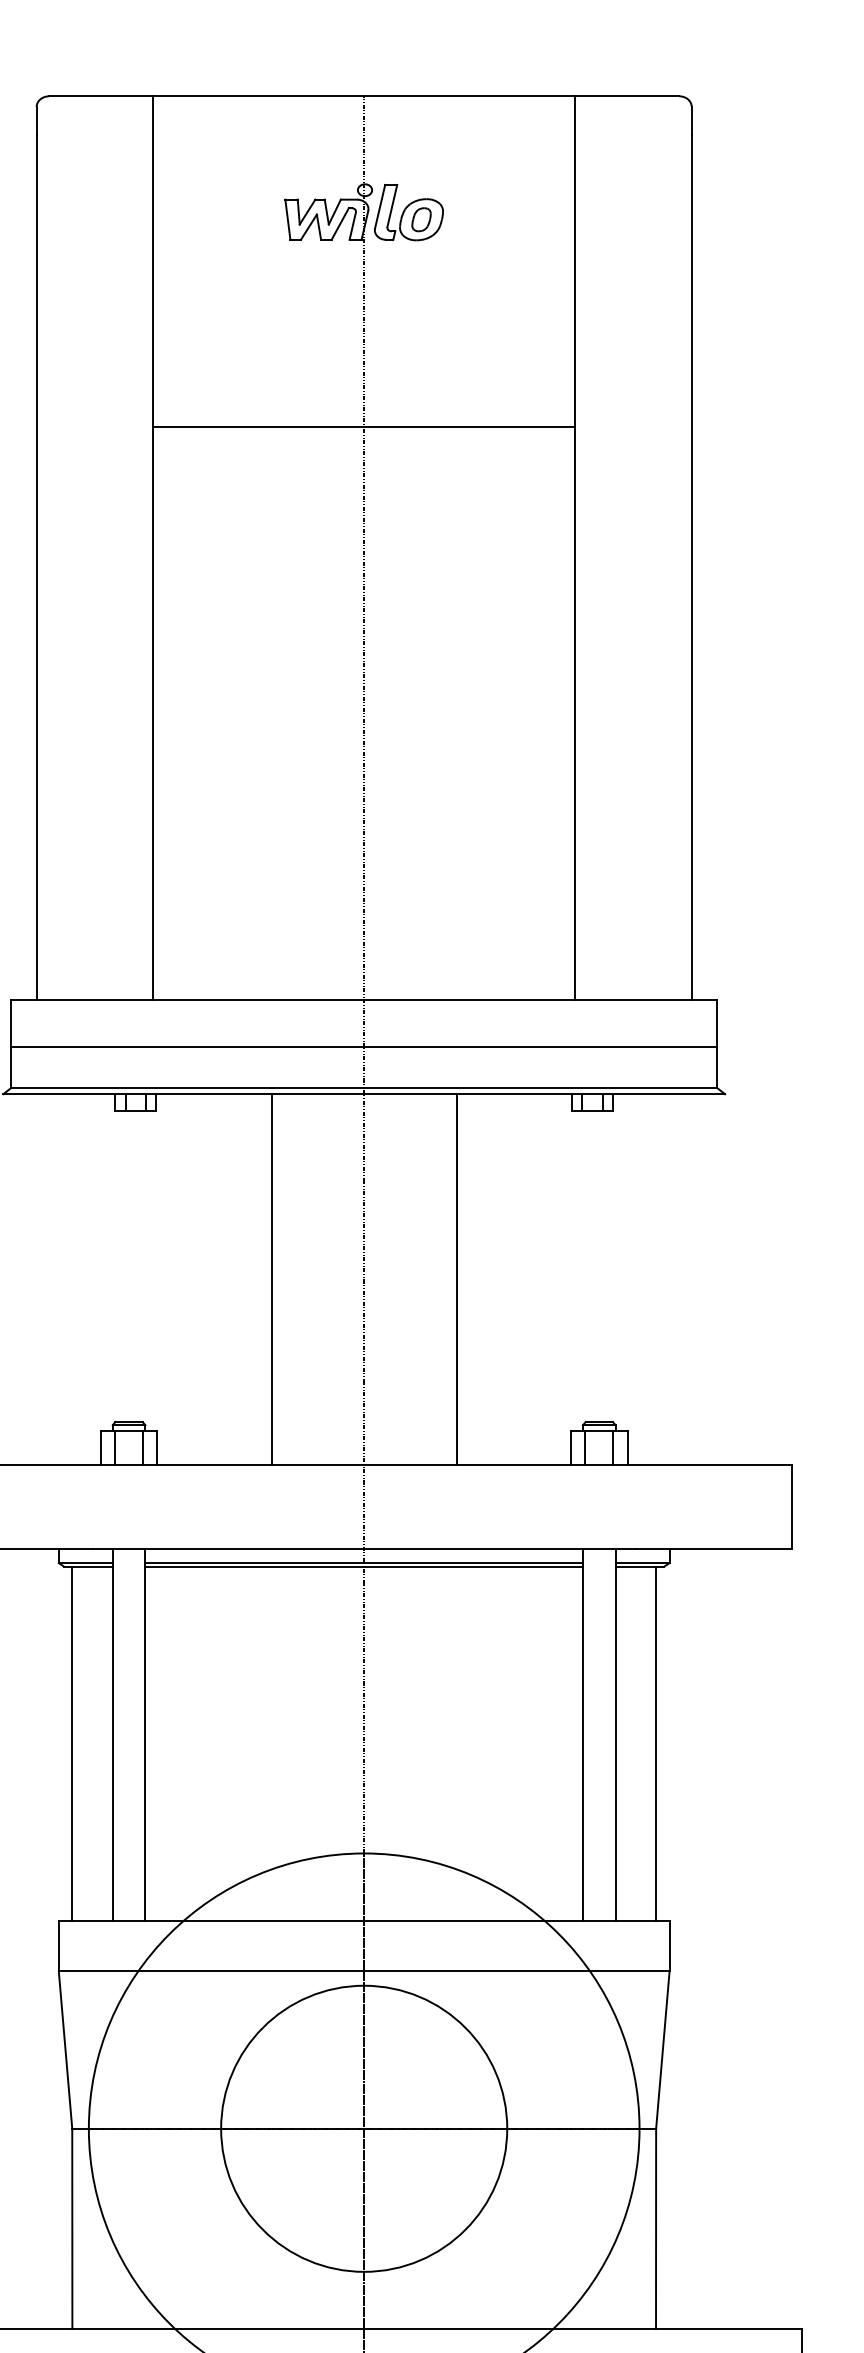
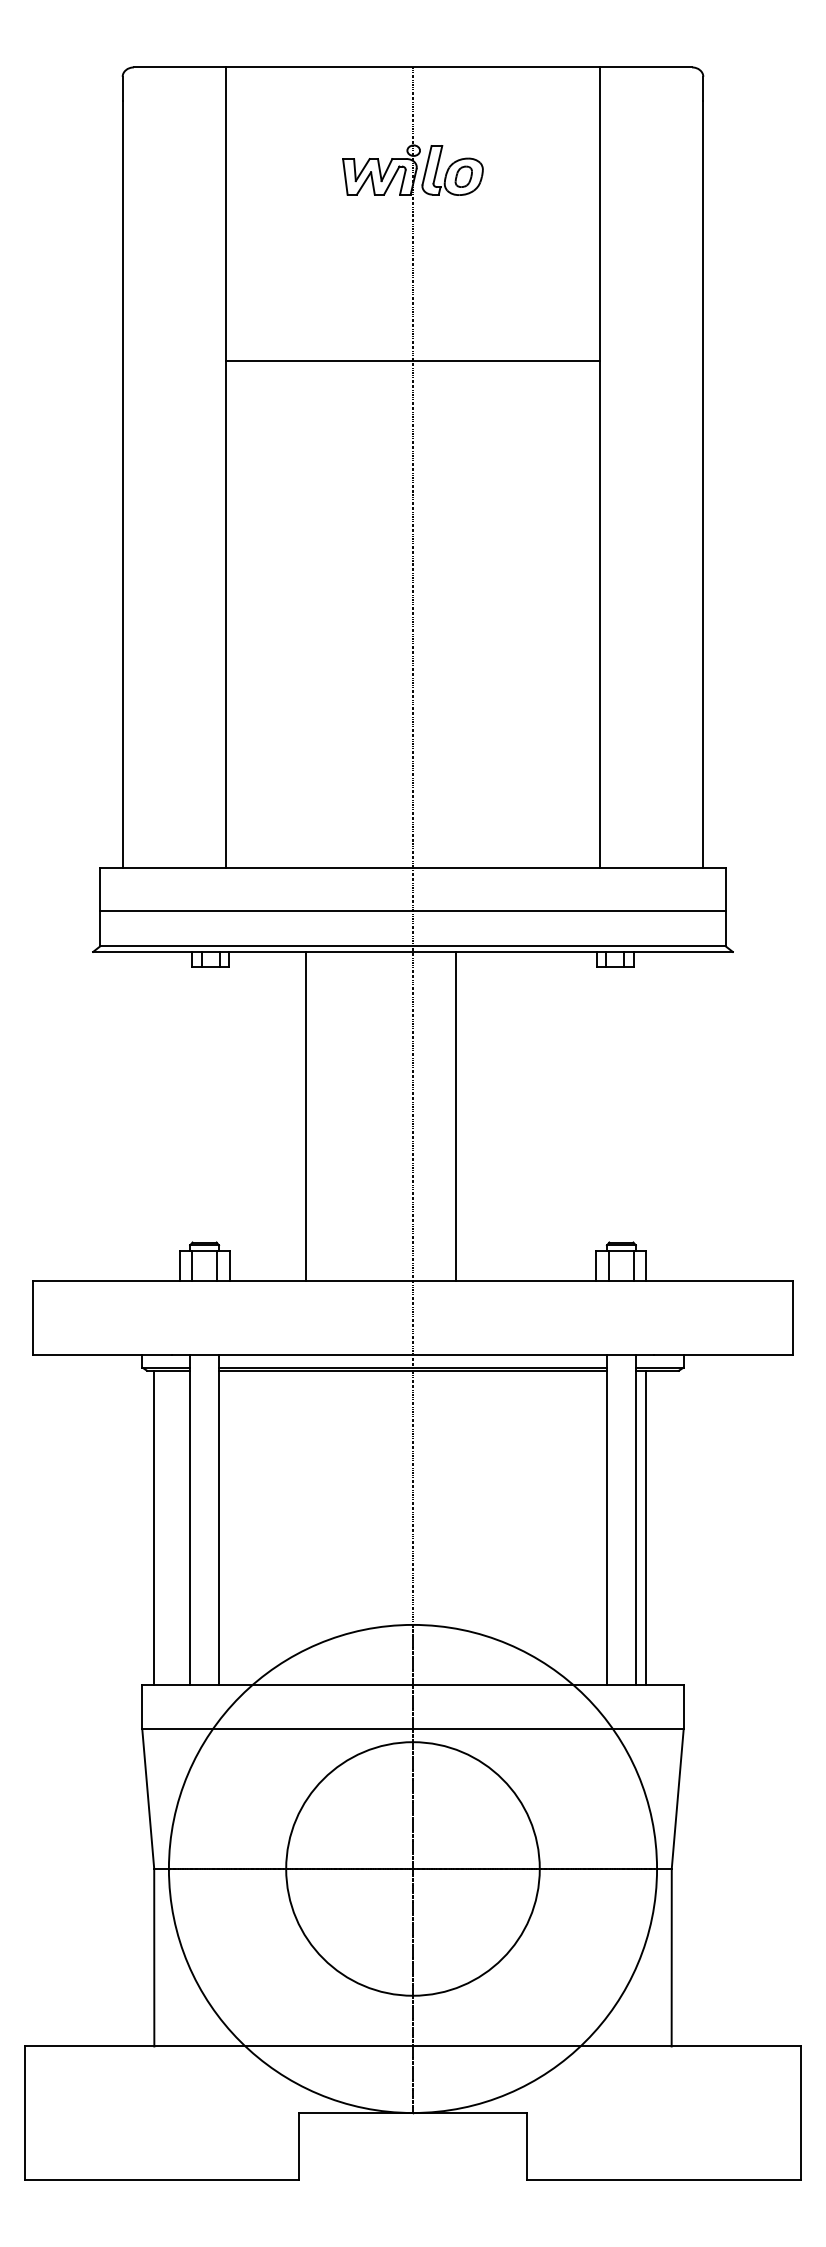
line: (272, 1278) -> (306, 1115), moved
line: (456, 1278) -> (455, 1115), moved
line: (655, 1743) -> (645, 1527), moved

